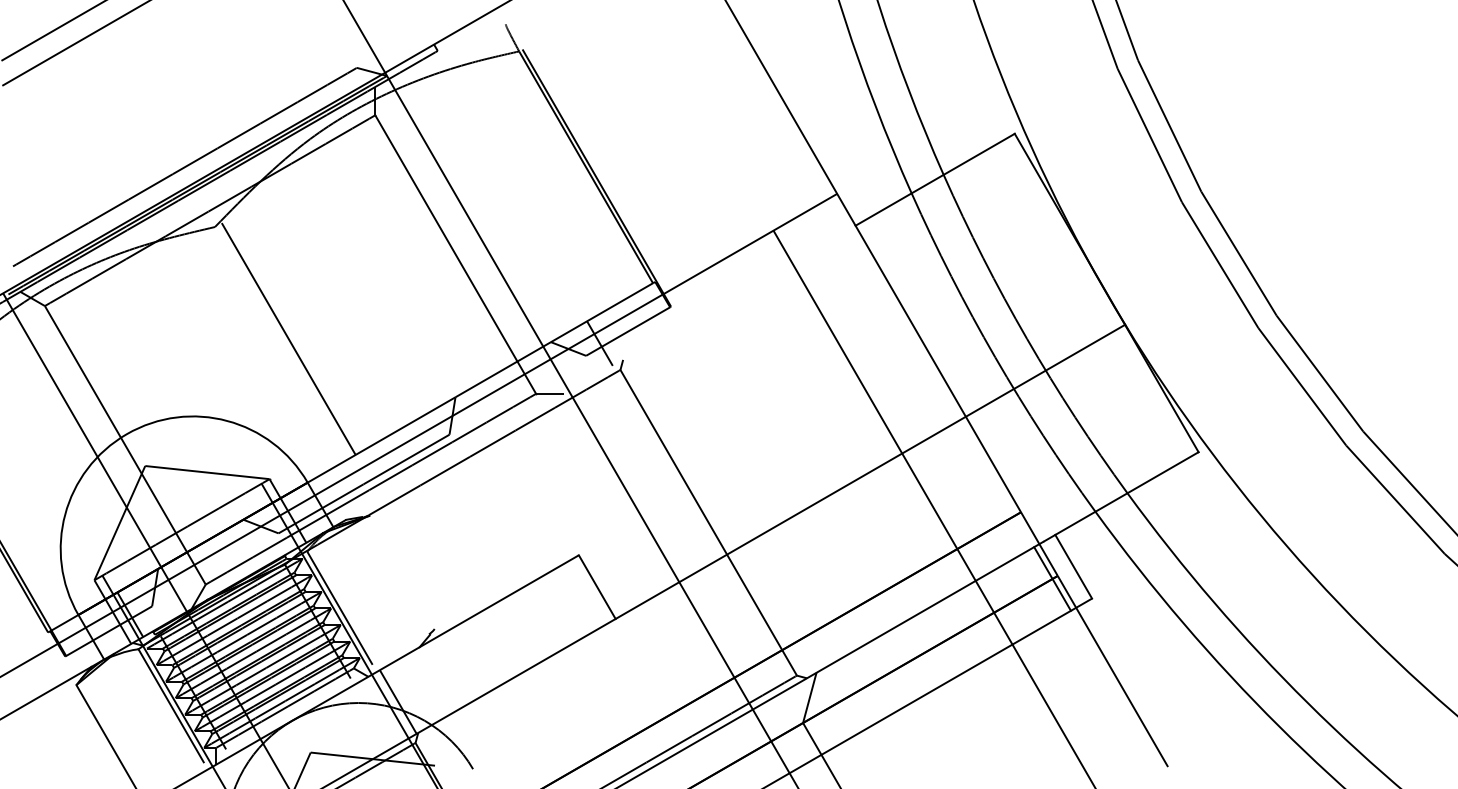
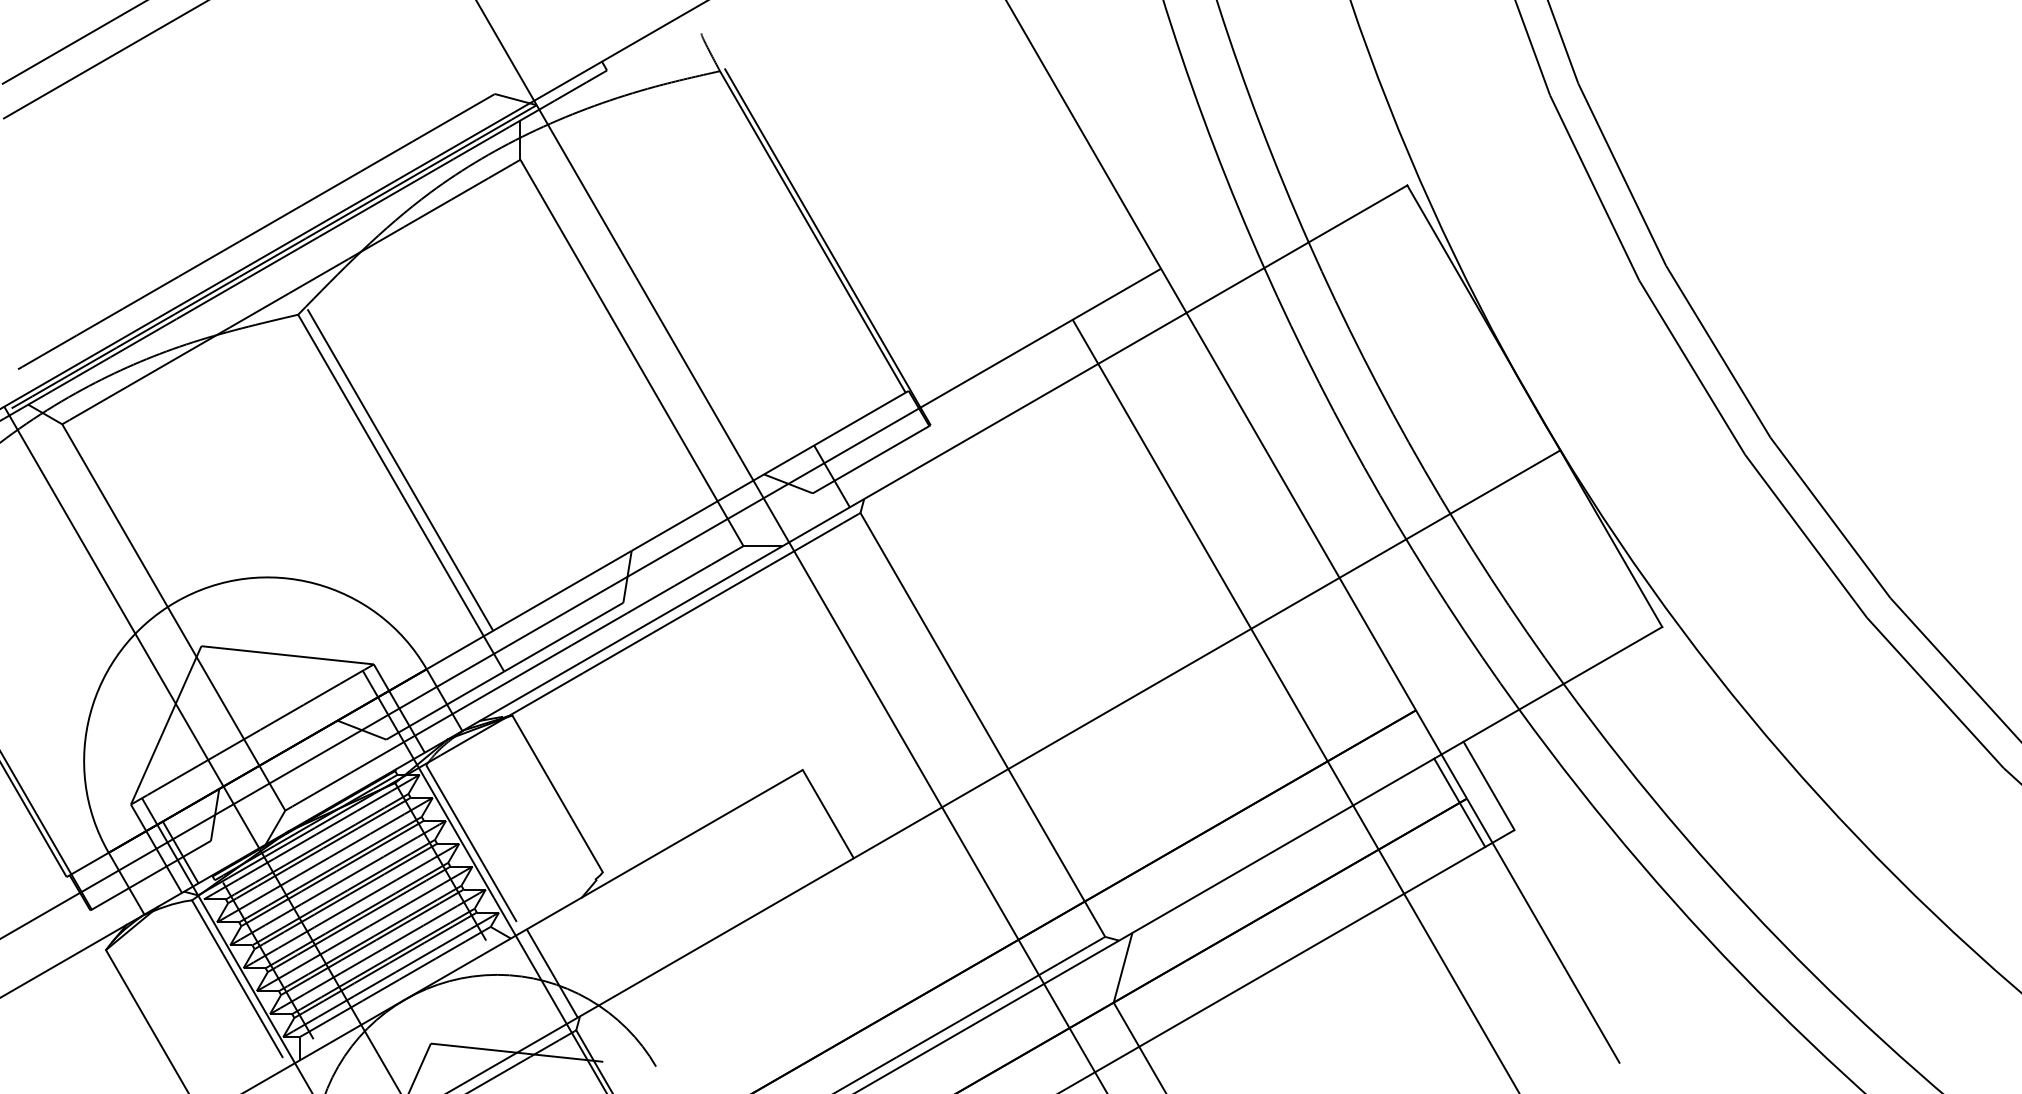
line: (289, 355) -> (401, 492), added
line: (600, 372) -> (832, 516), added
line: (401, 571) -> (556, 792), added

